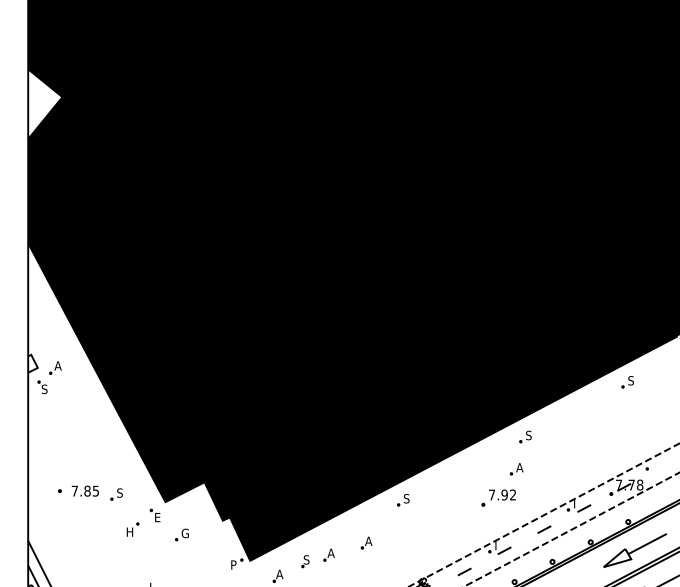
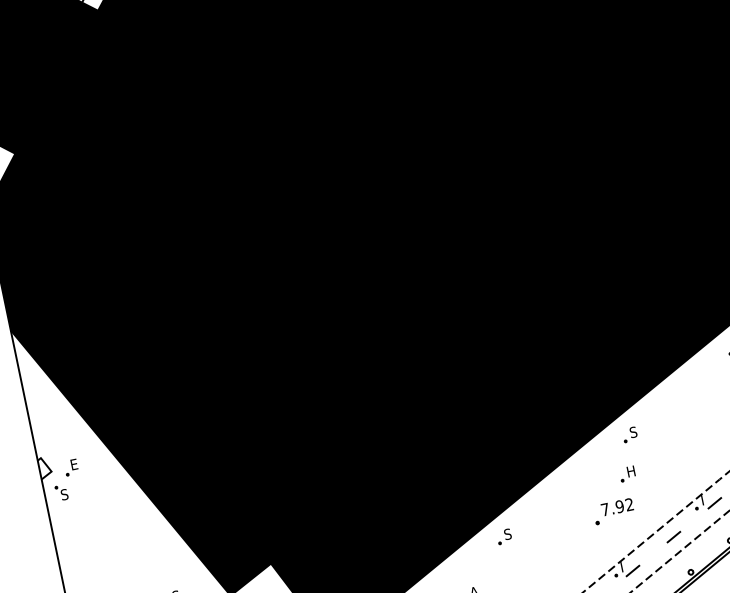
text: (57, 365) -> (73, 464), A -> E
text: (519, 467) -> (630, 471), A -> H

